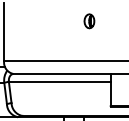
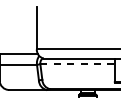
part: (88, 20) -> (98, 19), removed
line: (61, 82) -> (78, 64), solid -> dashed

